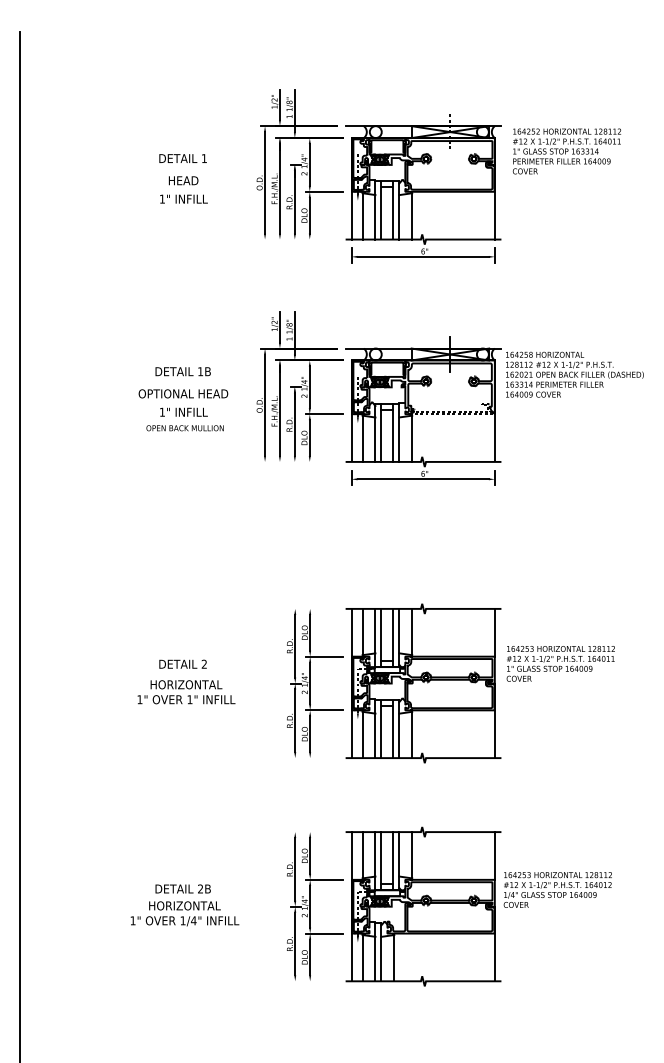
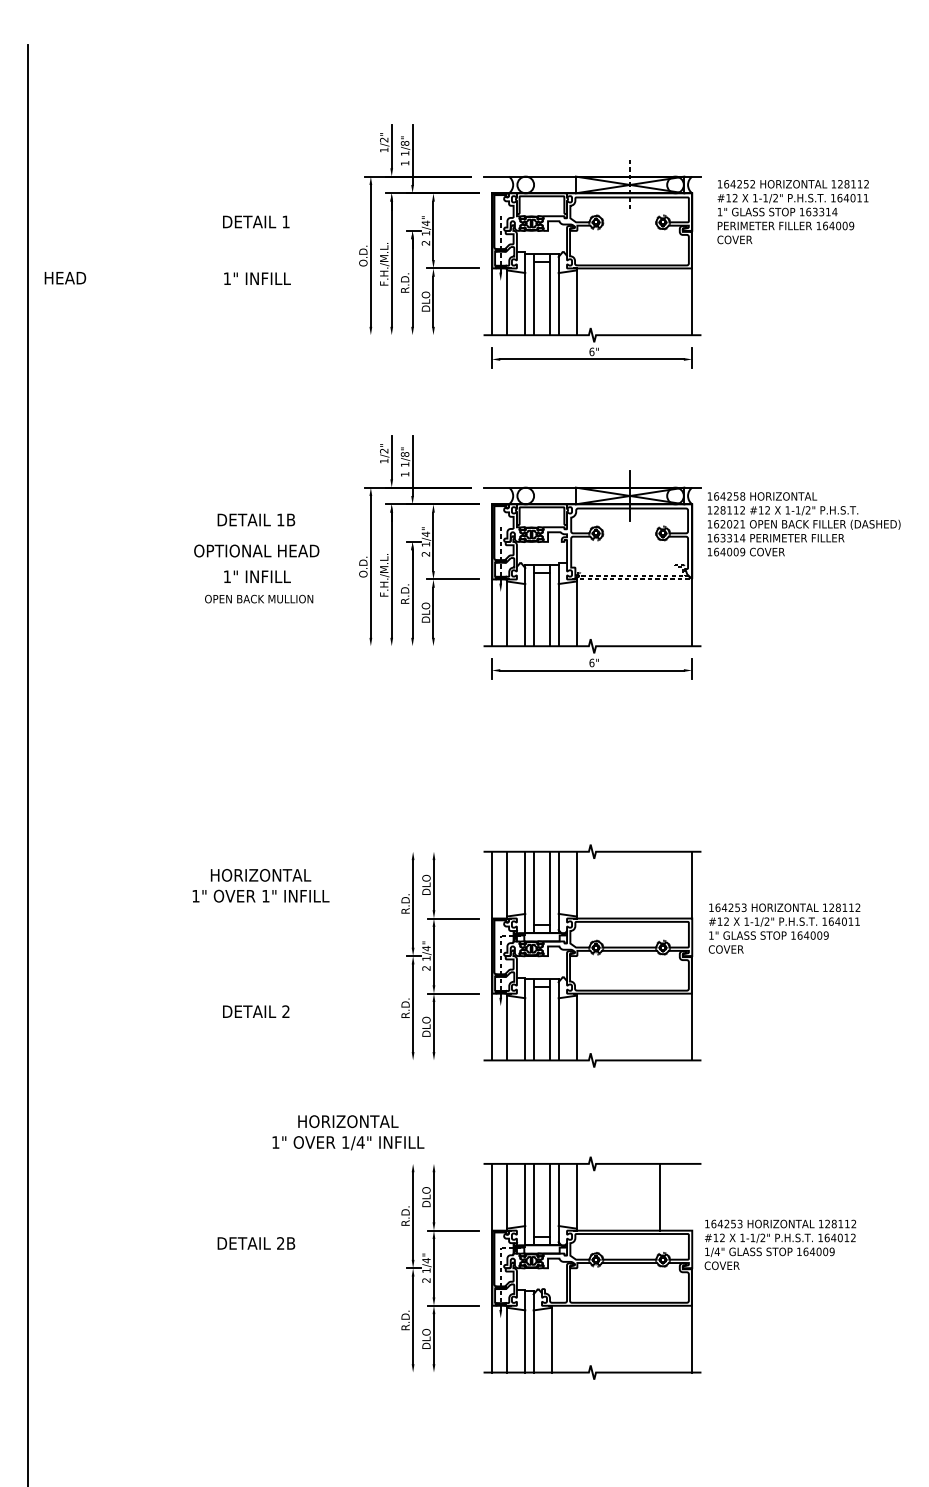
text: (183, 180) -> (65, 277), moved
text: (182, 663) -> (255, 1010), moved
text: (186, 692) -> (261, 886), moved
line: (494, 855) -> (659, 1196), moved
text: (184, 913) -> (347, 1132), moved

